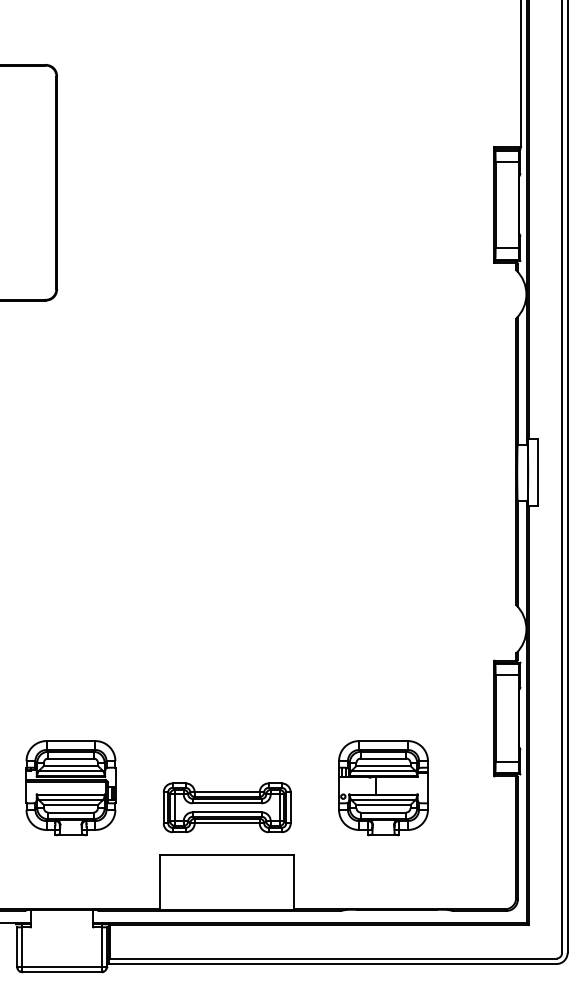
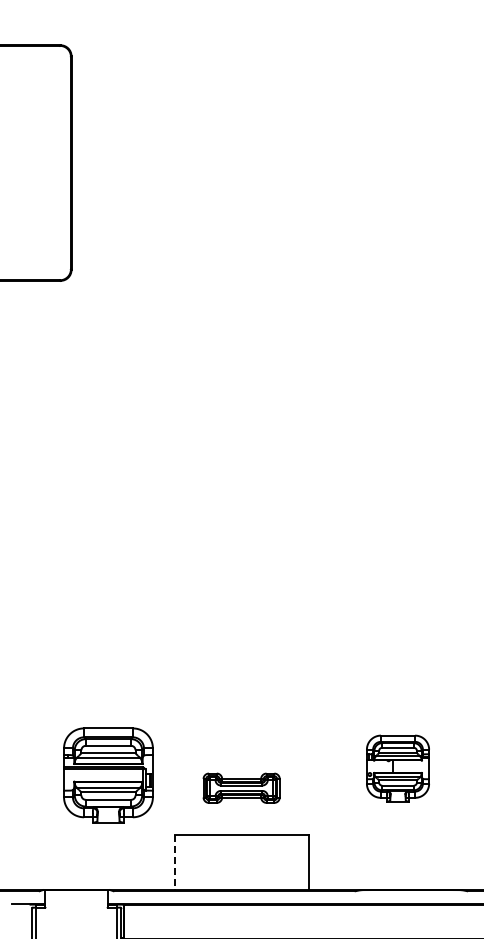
part: (70, 788) -> (108, 775), moved
part: (383, 788) -> (398, 768), size x0.7
part: (226, 807) -> (241, 787), size x0.6
line: (160, 882) -> (175, 862), solid -> dashed

